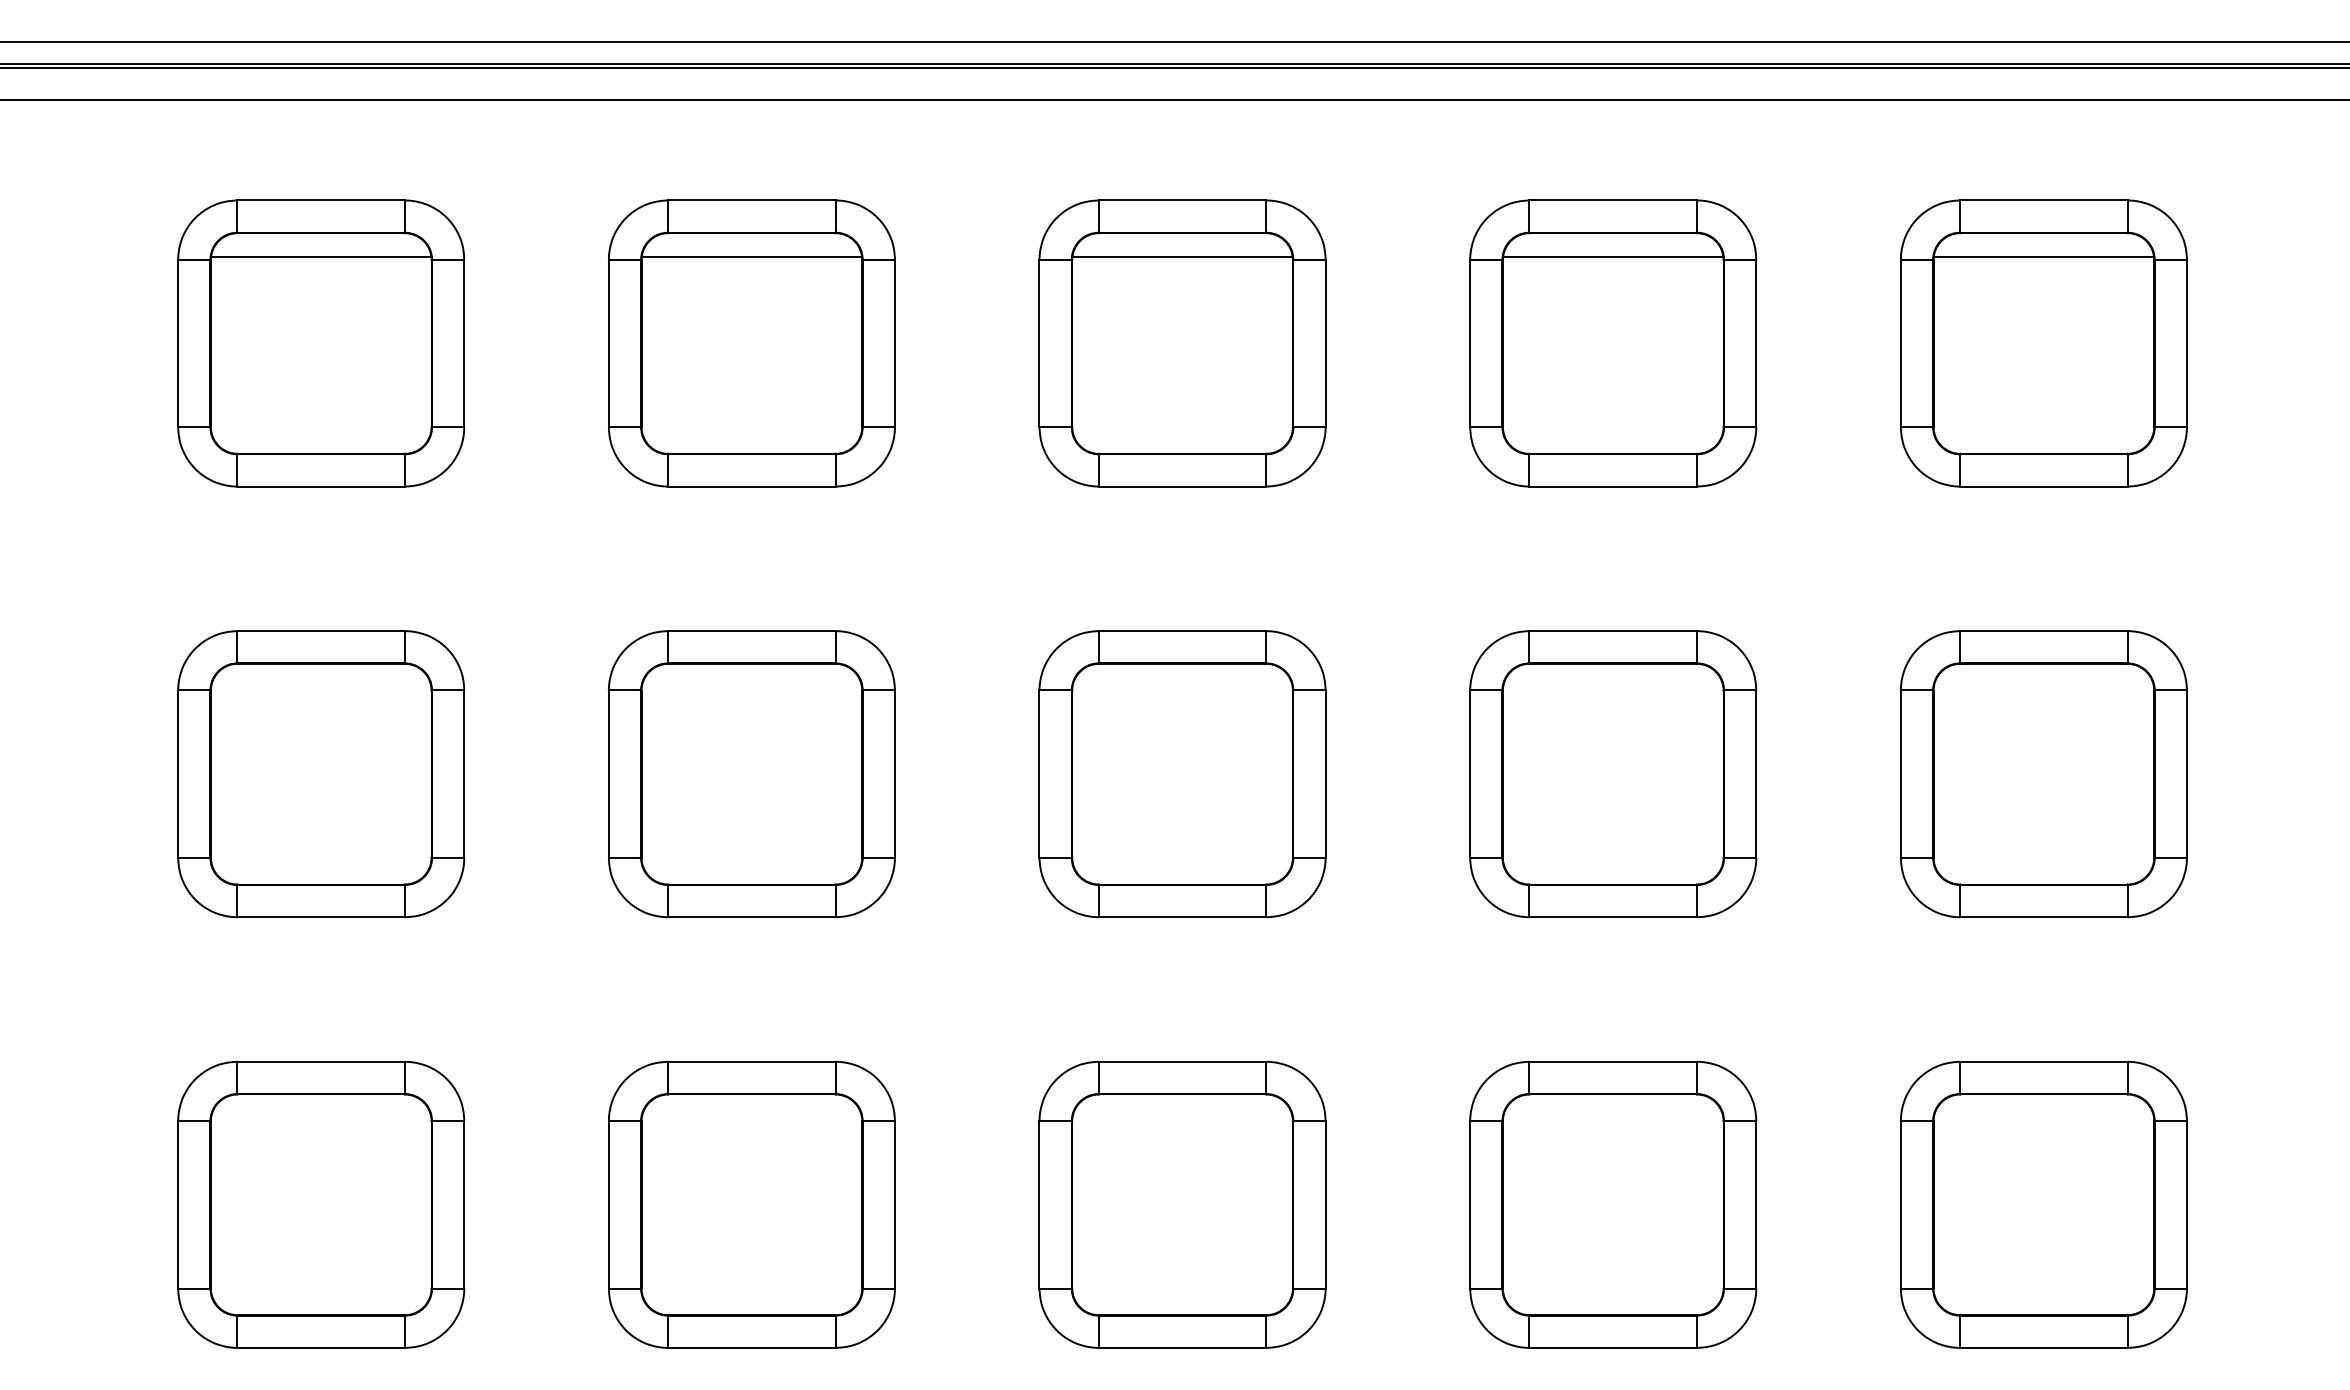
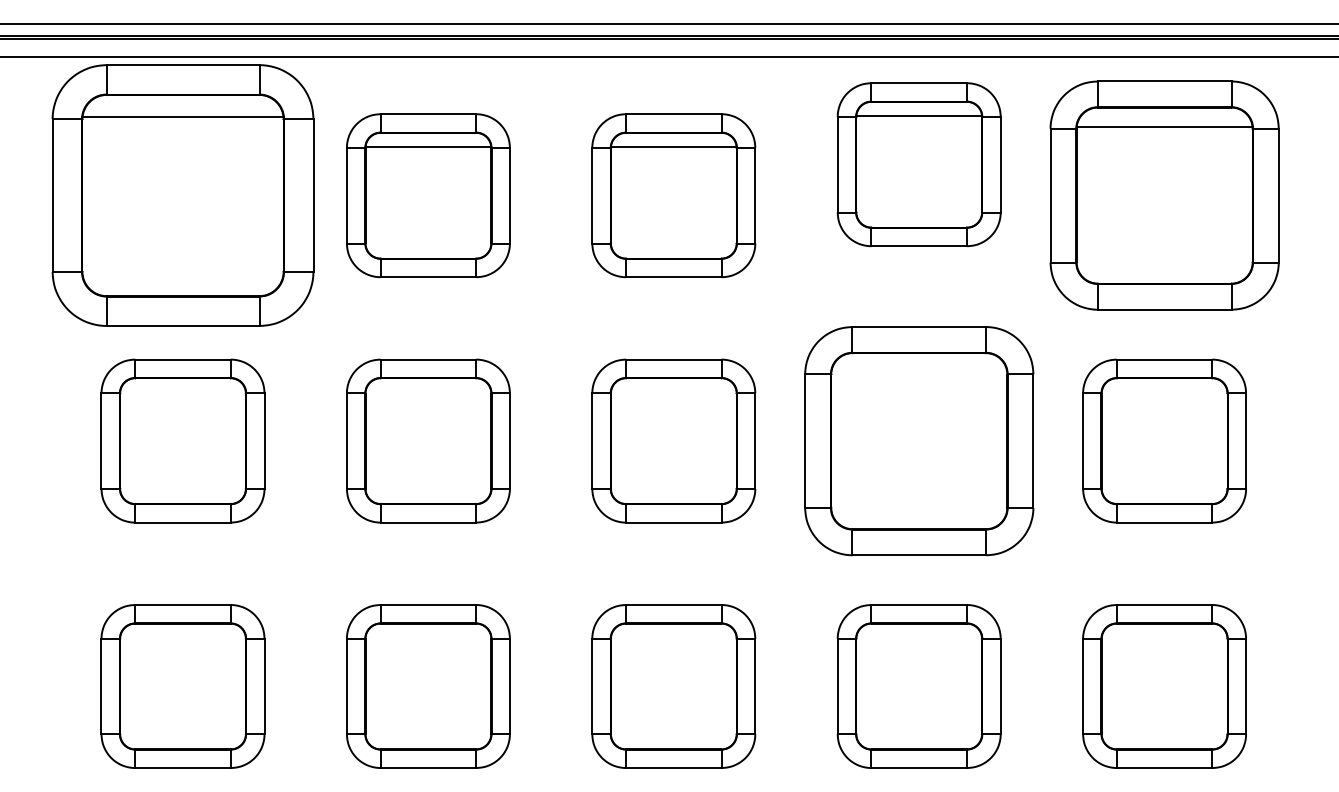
part: (320, 343) -> (182, 195), size x1.6
part: (1611, 343) -> (918, 164), moved
part: (2043, 343) -> (1164, 195), size x1.4
part: (1611, 773) -> (918, 440), size x1.4

